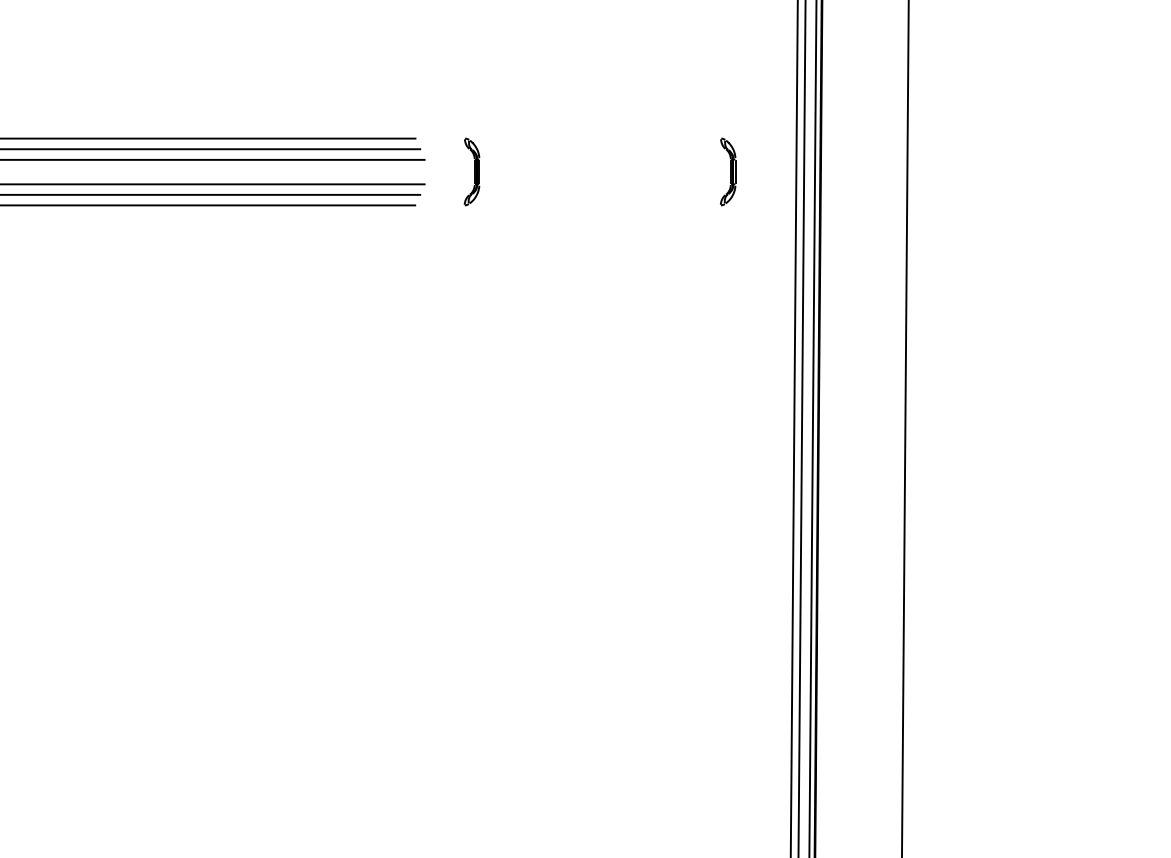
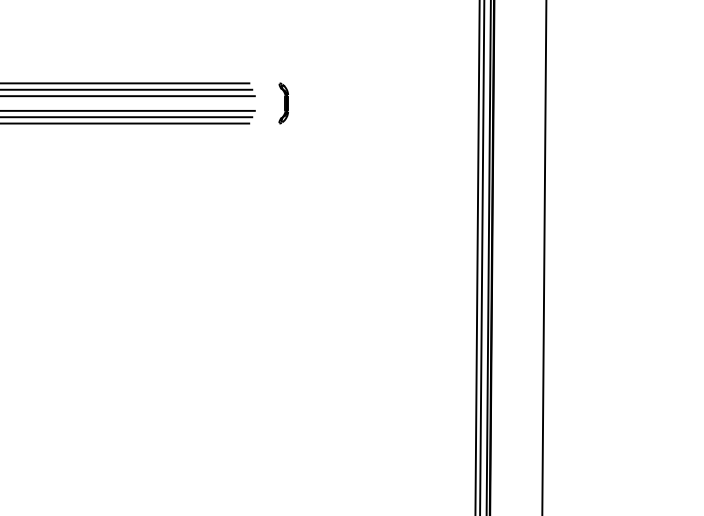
part: (727, 172) -> (437, 103), removed

